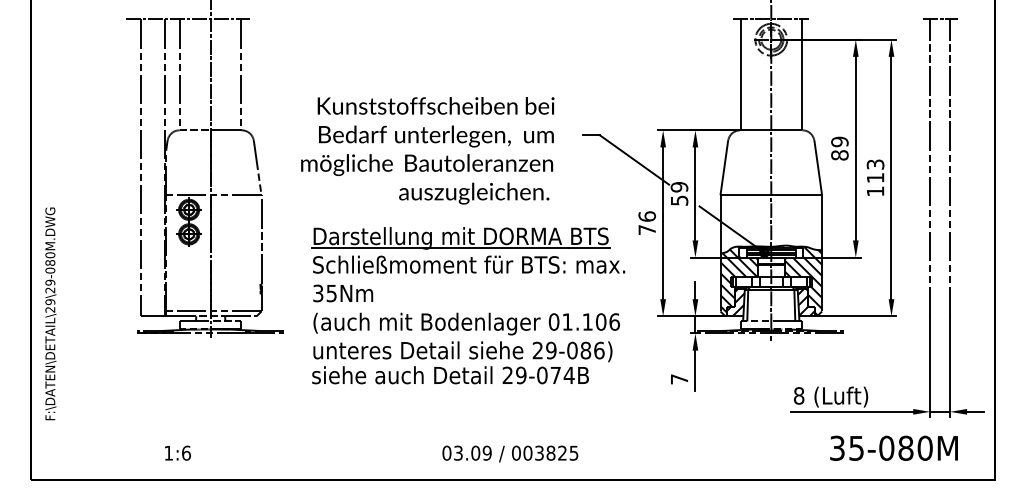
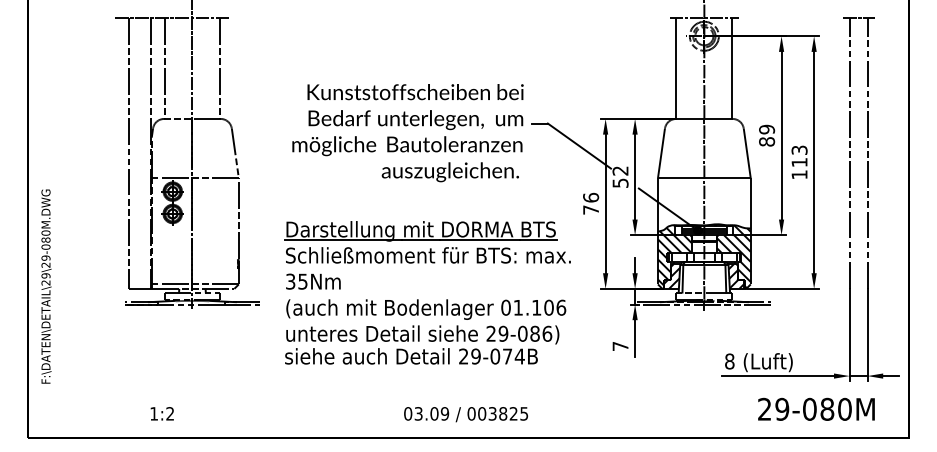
text: (427, 150) -> (407, 132), moved
text: (679, 187) -> (620, 171), 59 -> 52
part: (468, 317) -> (427, 303), moved
text: (847, 447) -> (773, 408), 35-080M -> 29-080M
text: (186, 452) -> (170, 413), 1:6 -> 1:2

